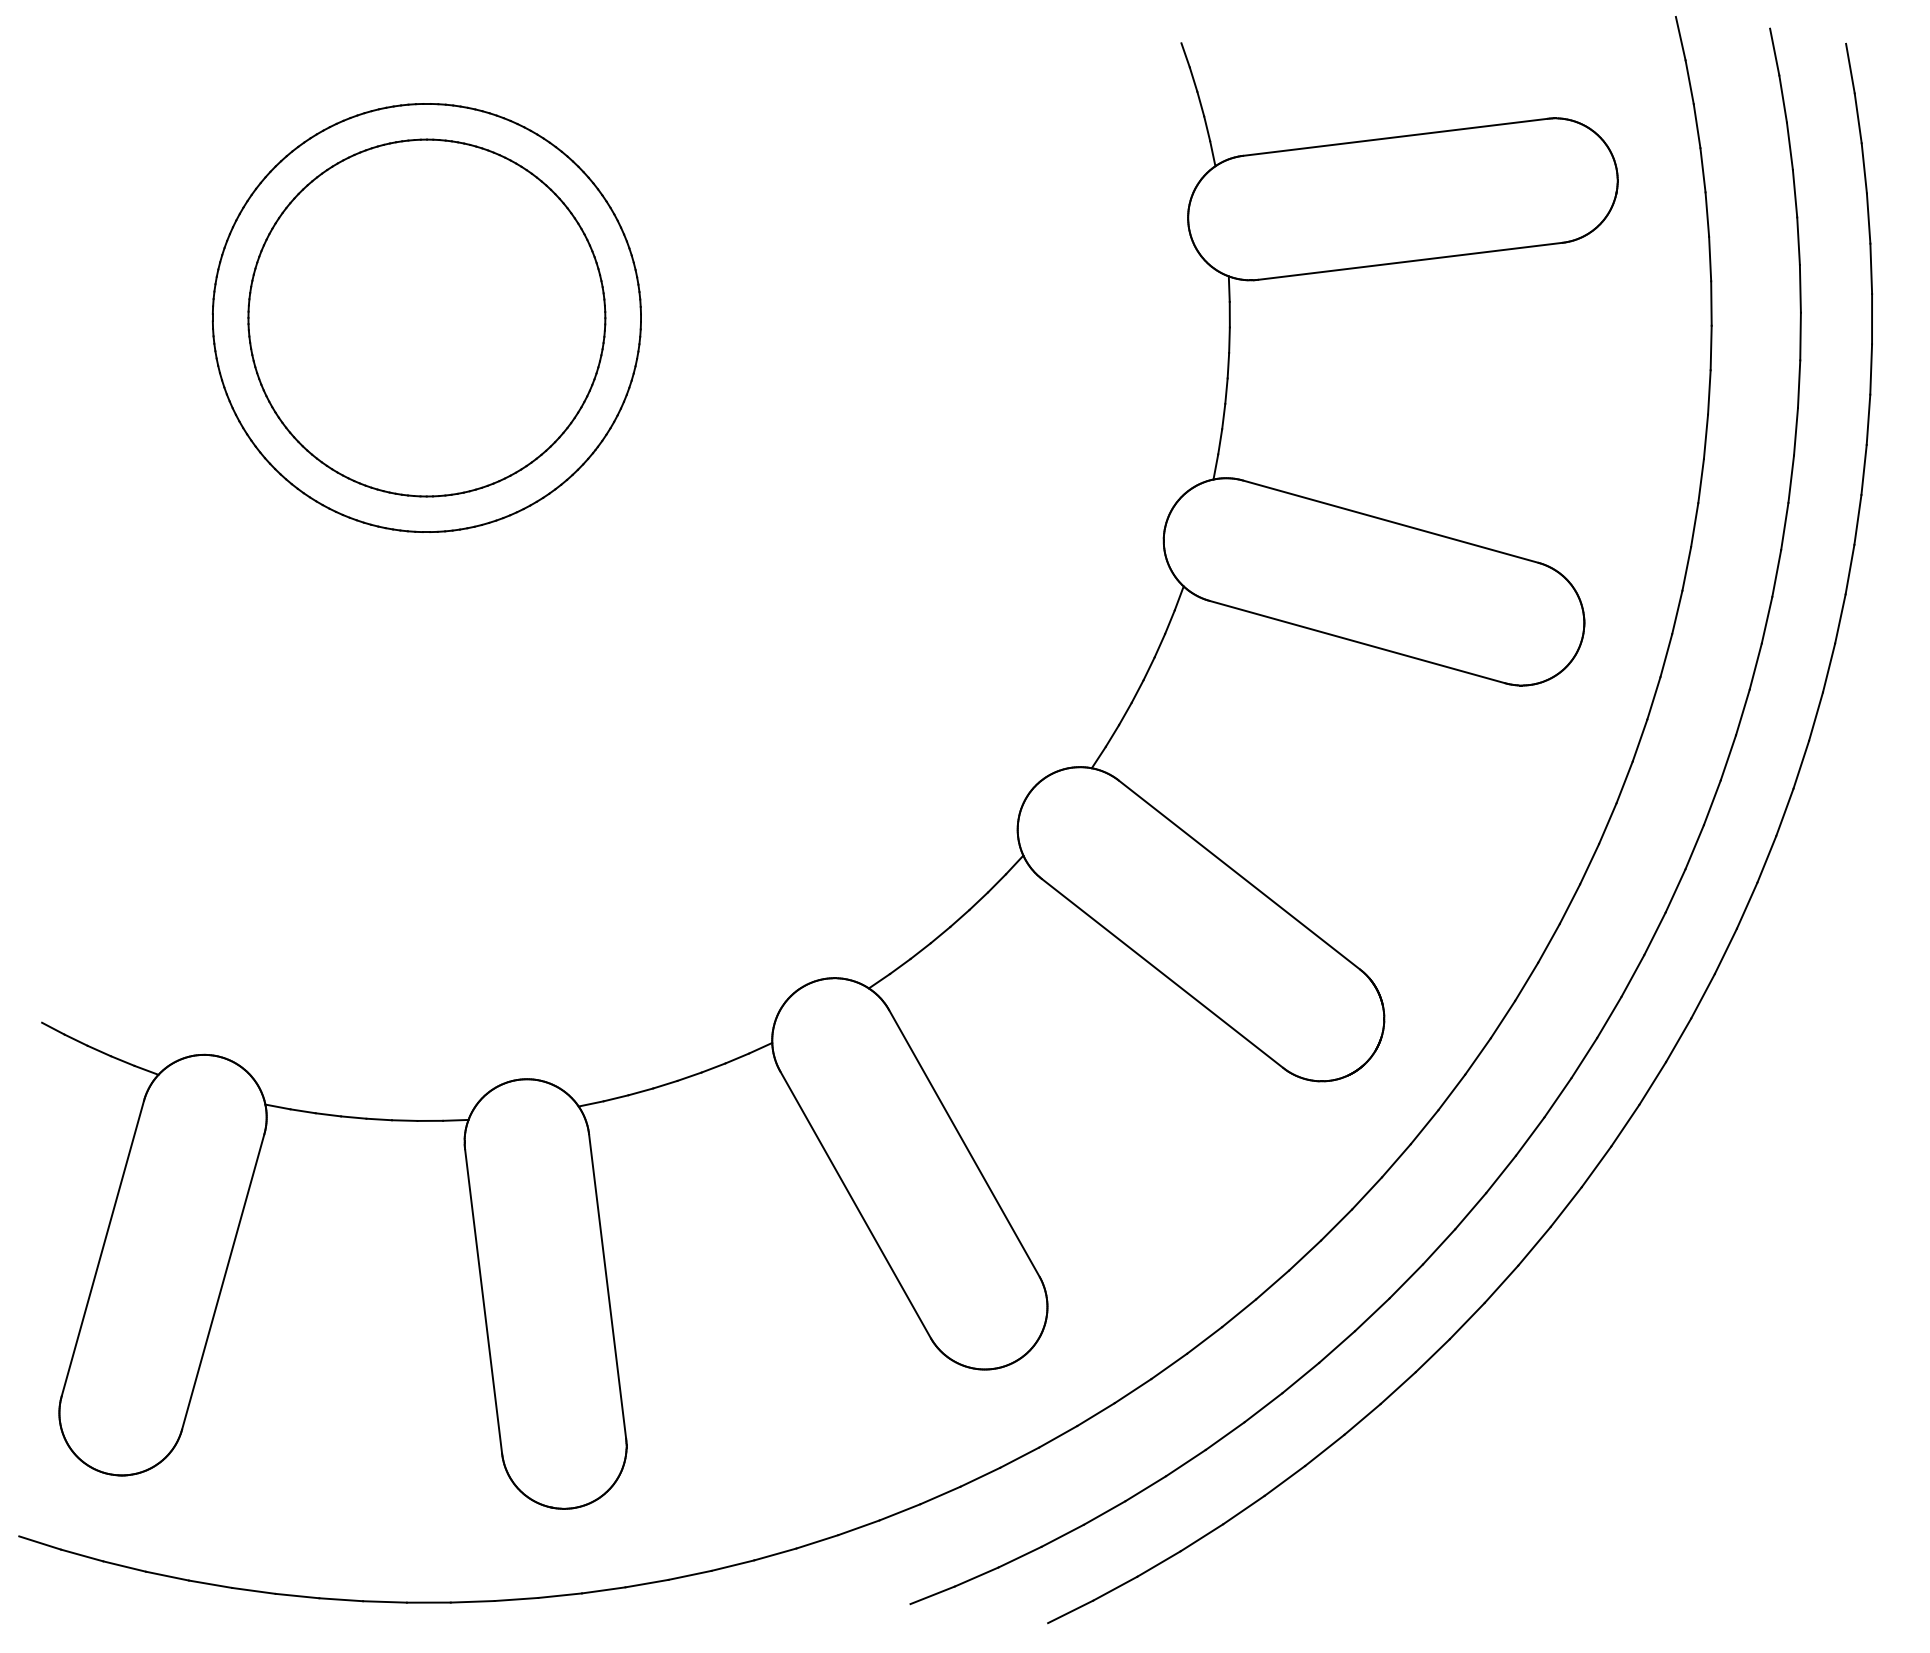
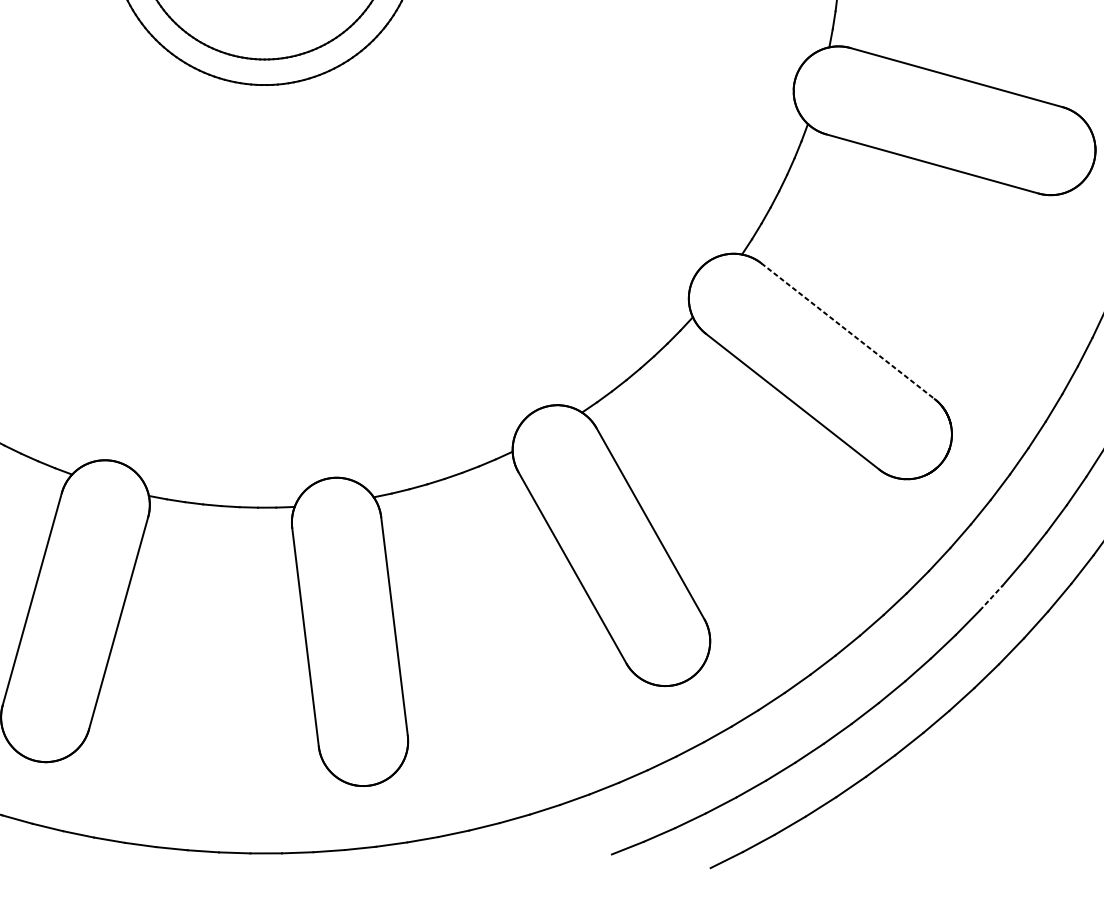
line: (1239, 875) -> (848, 331), solid -> dashed
line: (1439, 1246) -> (991, 597), solid -> dashed

